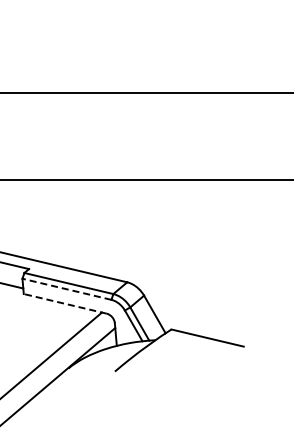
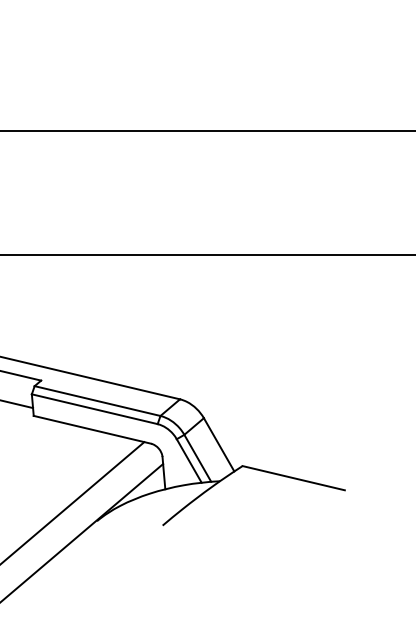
line: (66, 289) -> (94, 409), dashed -> solid
line: (65, 303) -> (92, 429), dashed -> solid

